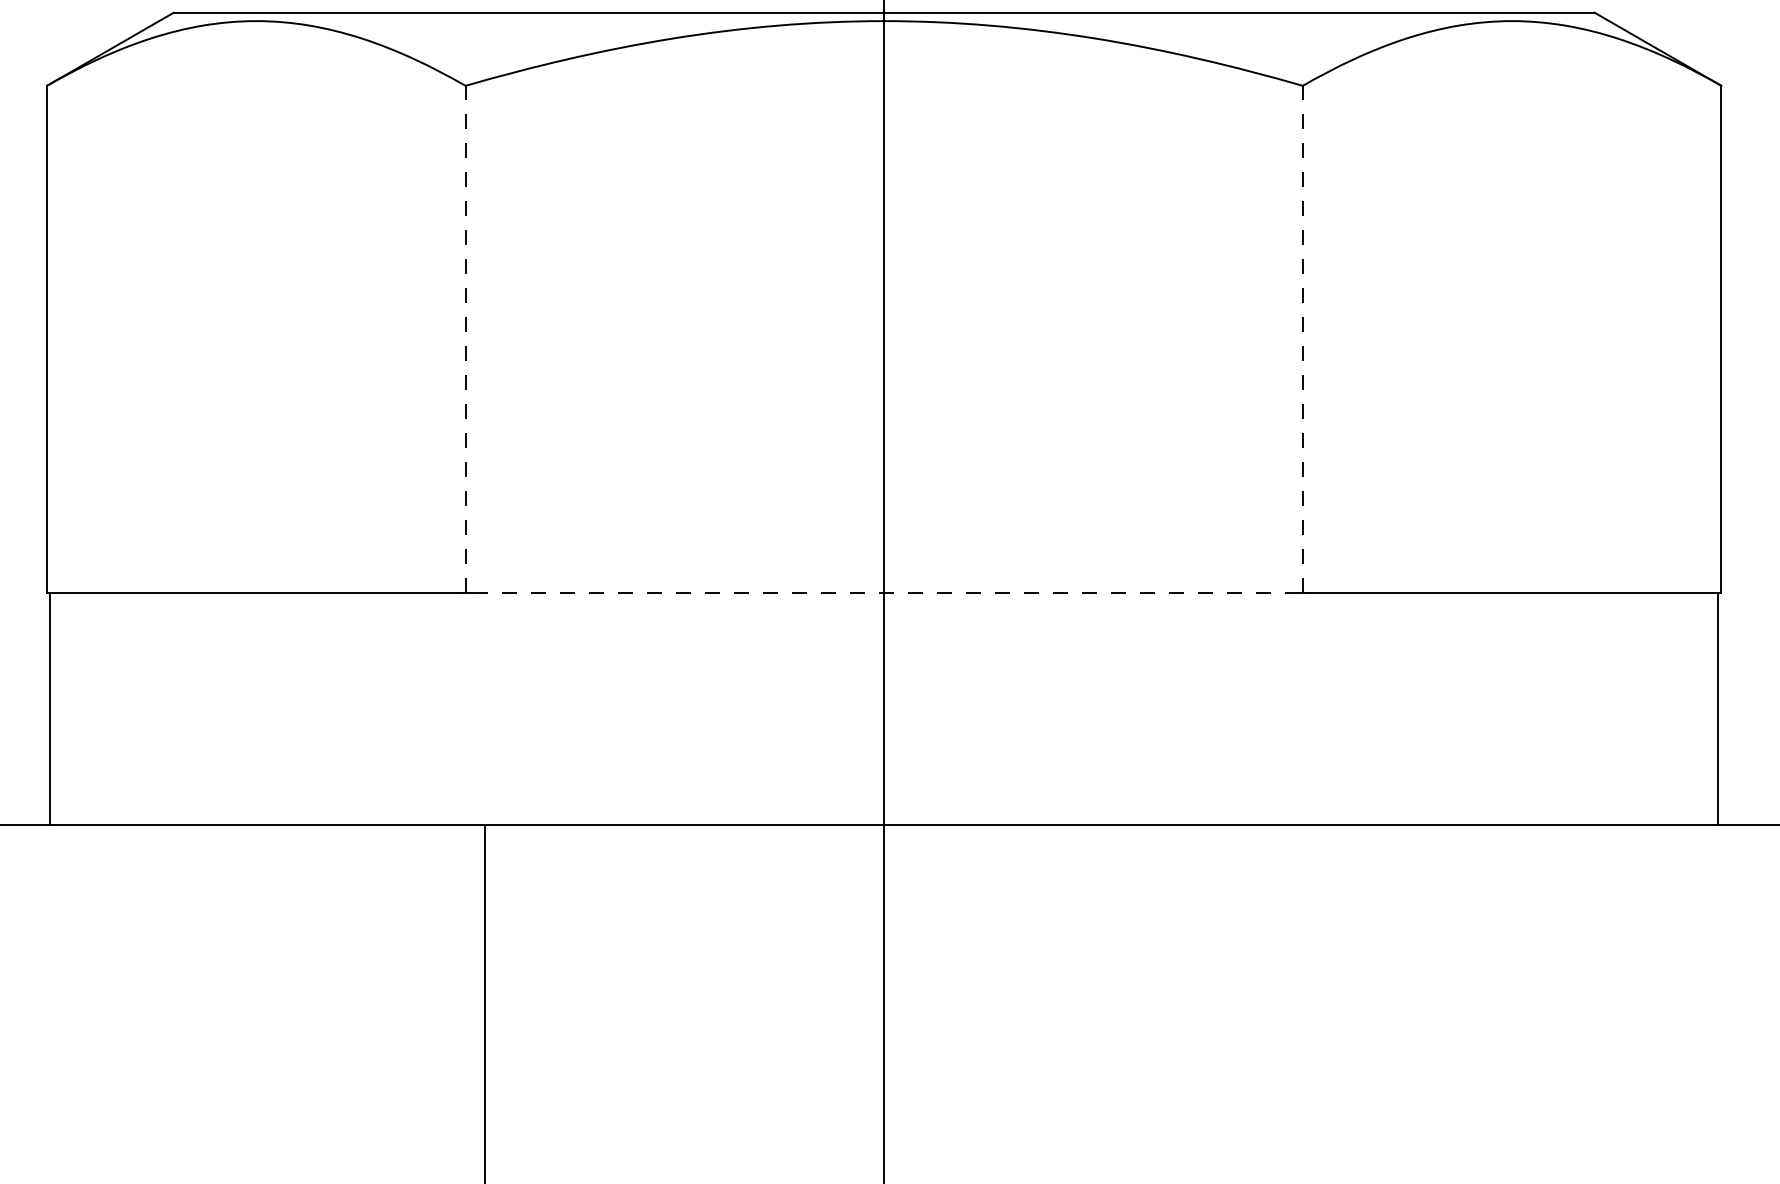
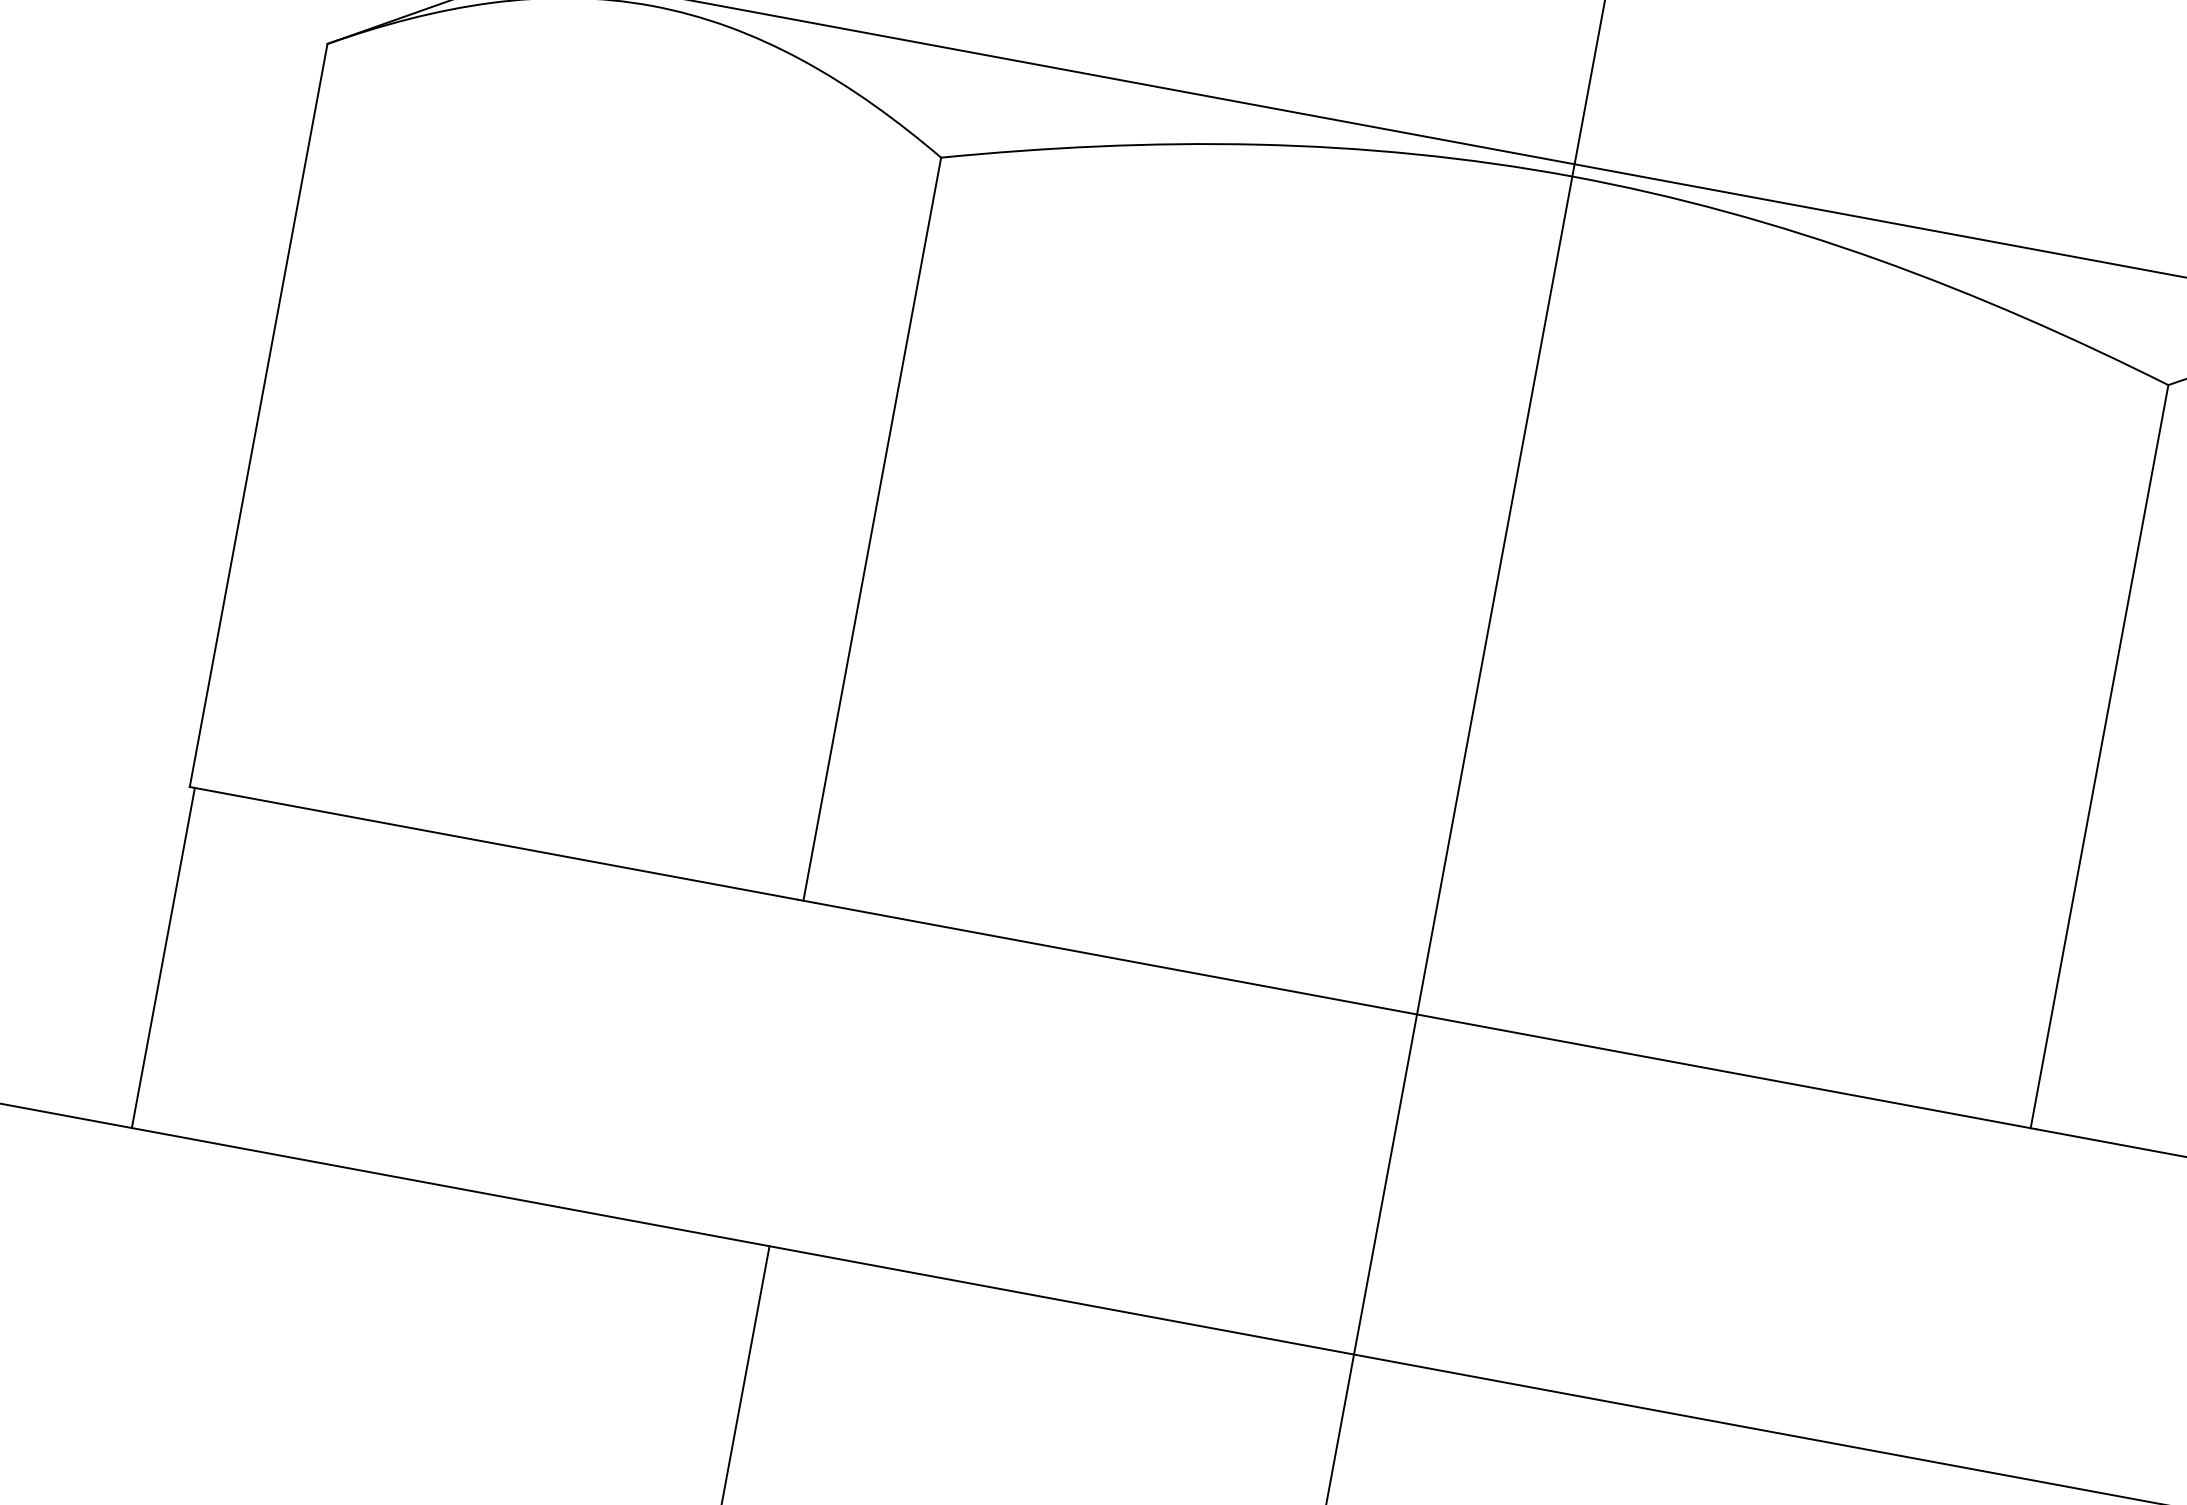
line: (465, 338) -> (872, 527), dashed -> solid
line: (1302, 338) -> (2099, 755), dashed -> solid
line: (884, 592) -> (1417, 1014), dashed -> solid

